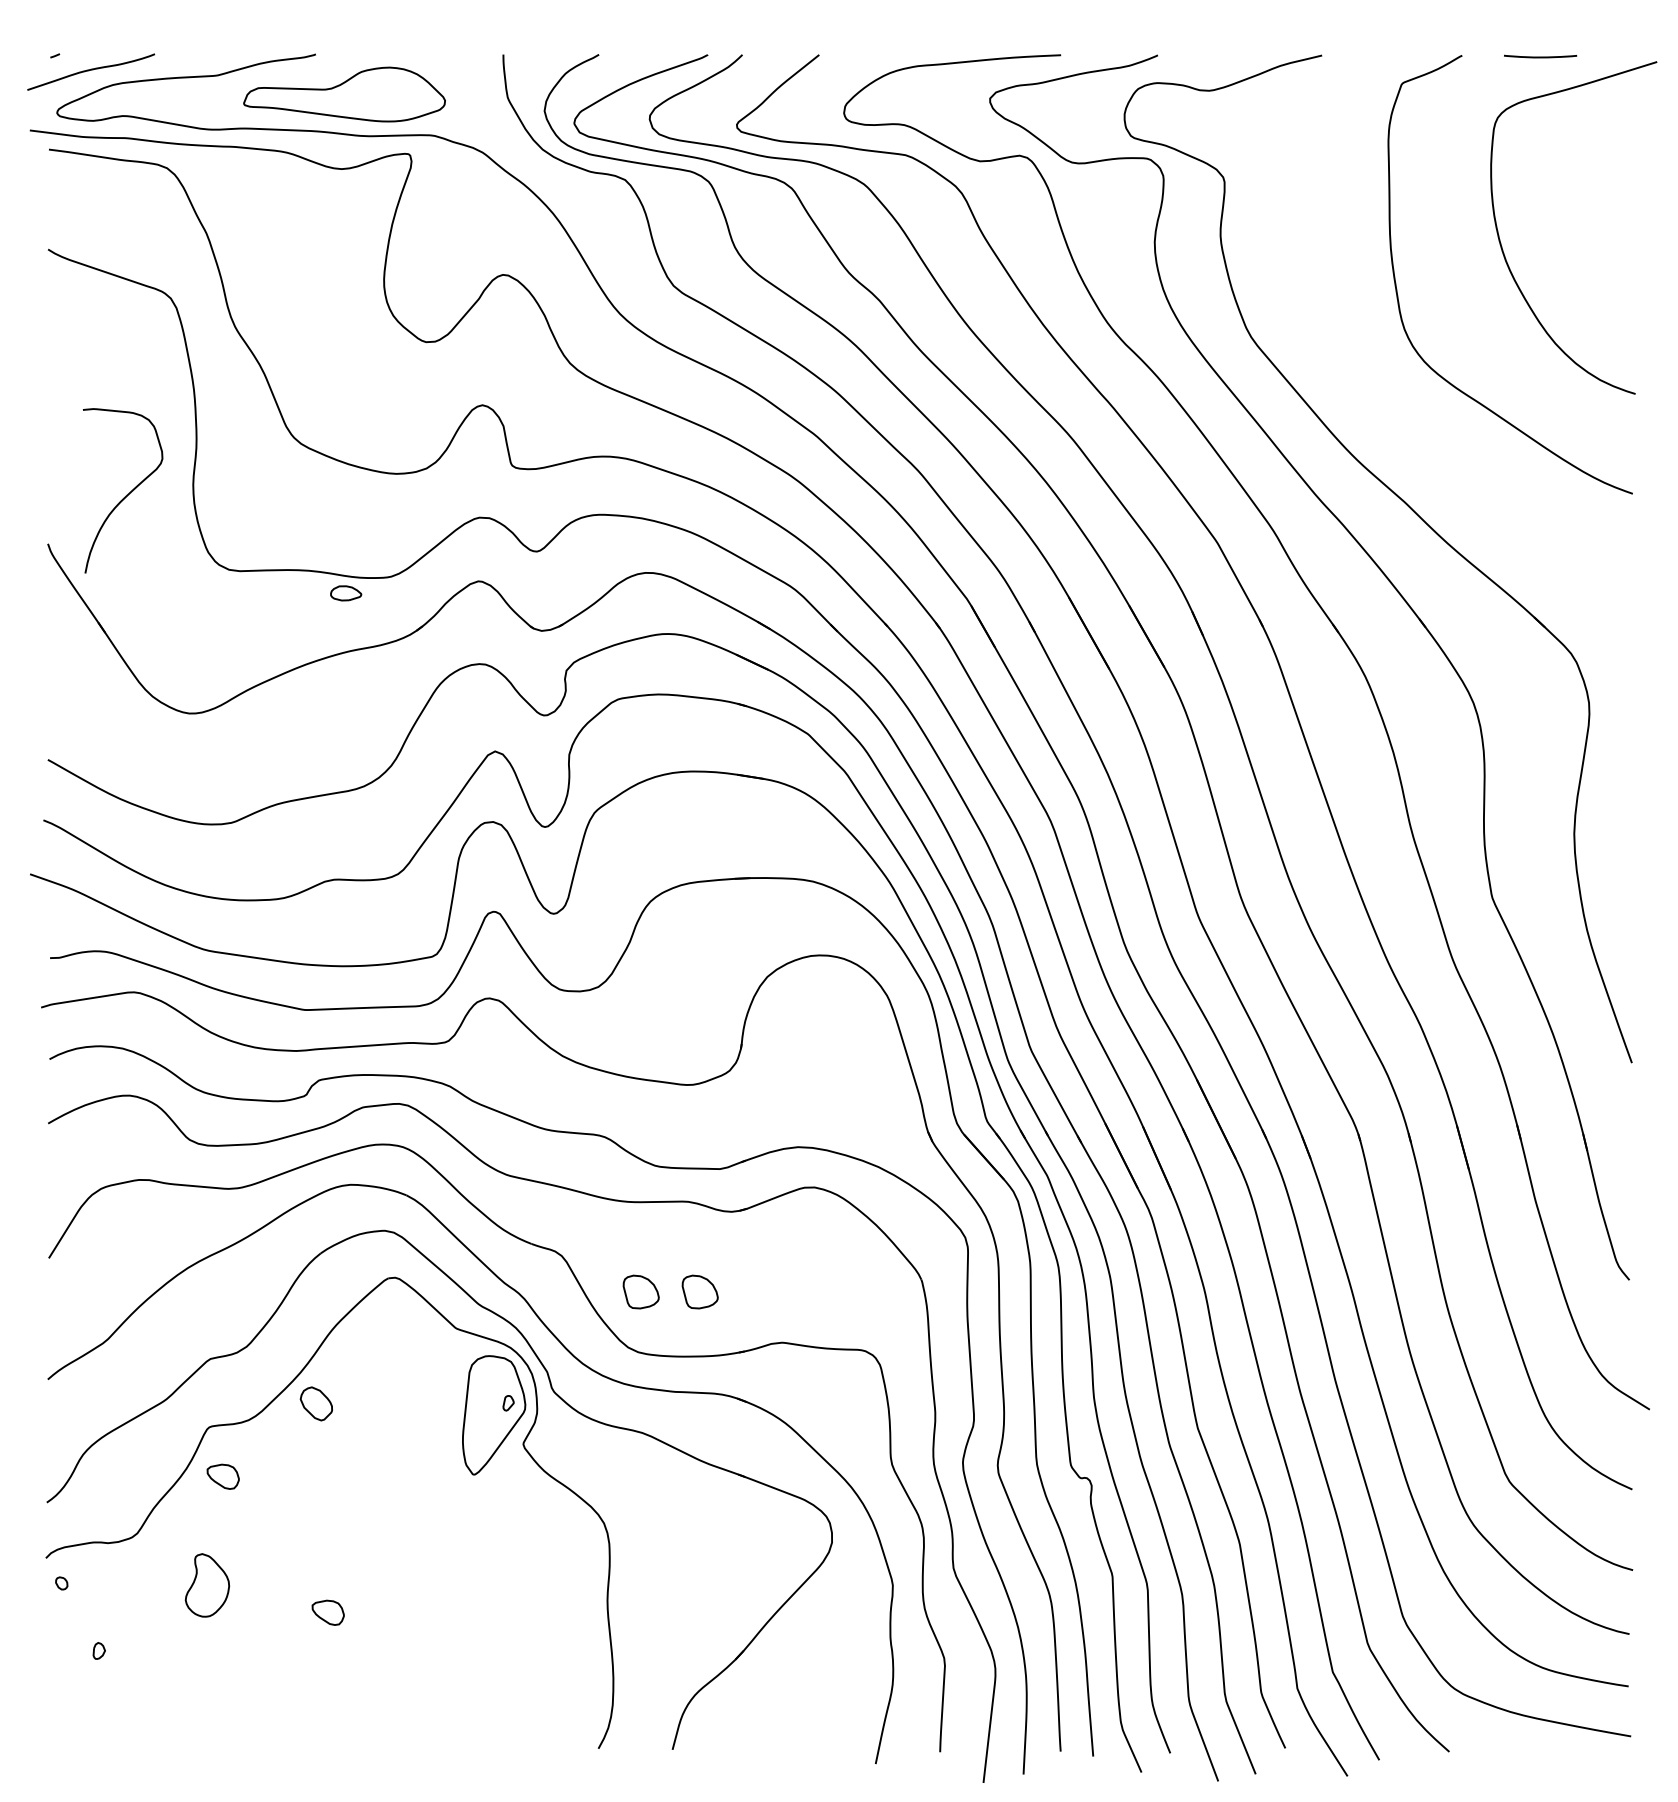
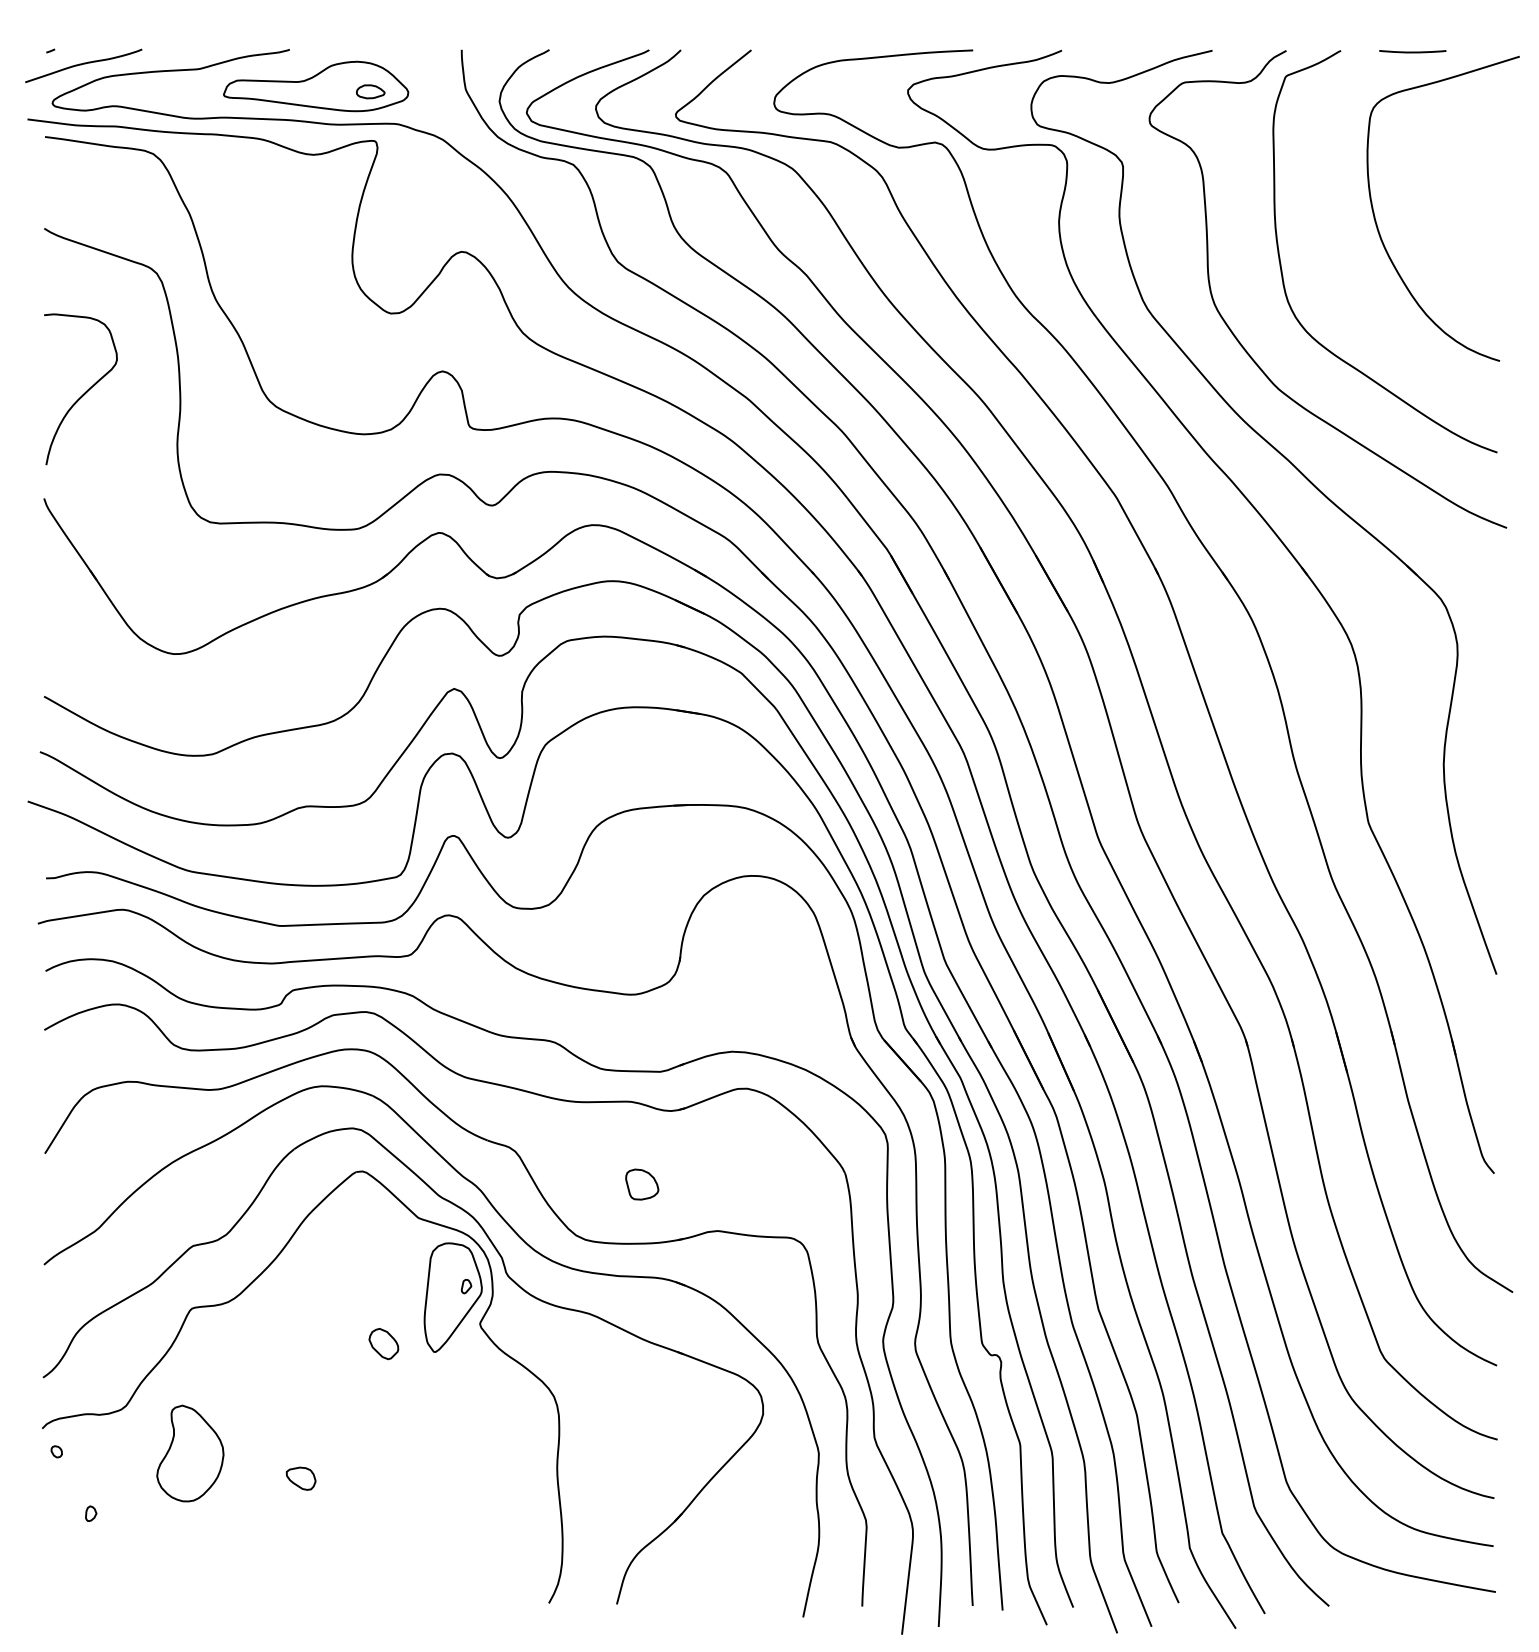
curve: (1364, 388) -> (1251, 356), added
curve: (126, 494) -> (84, 392), moved
part: (346, 593) -> (371, 91), moved
part: (640, 1291) -> (587, 1184), removed
part: (315, 1403) -> (382, 1343), moved
part: (222, 1476) -> (204, 1353), removed
part: (207, 1585) -> (190, 1453), size x1.67

